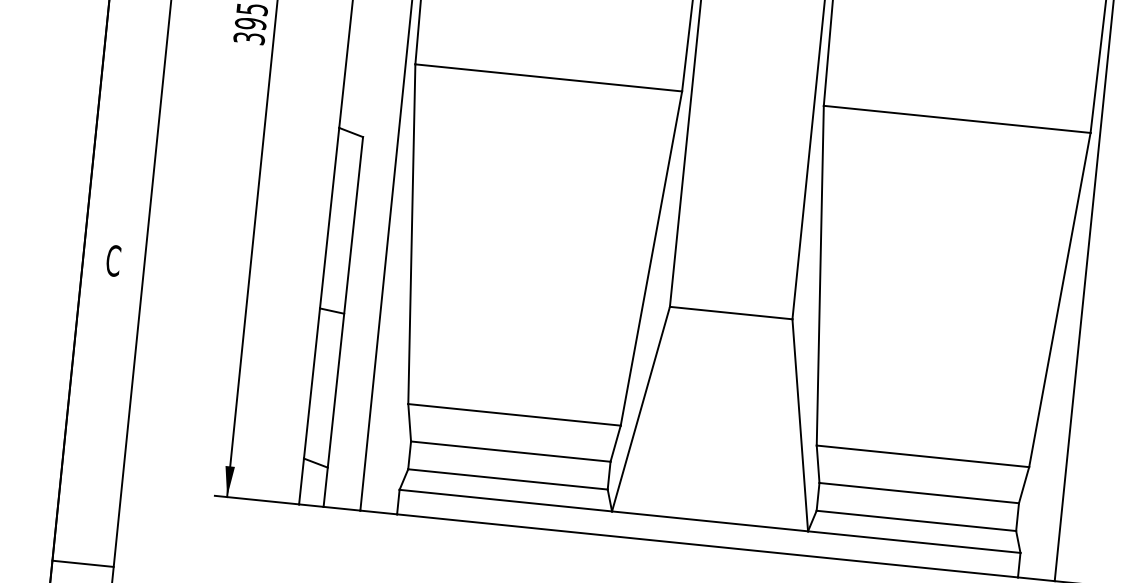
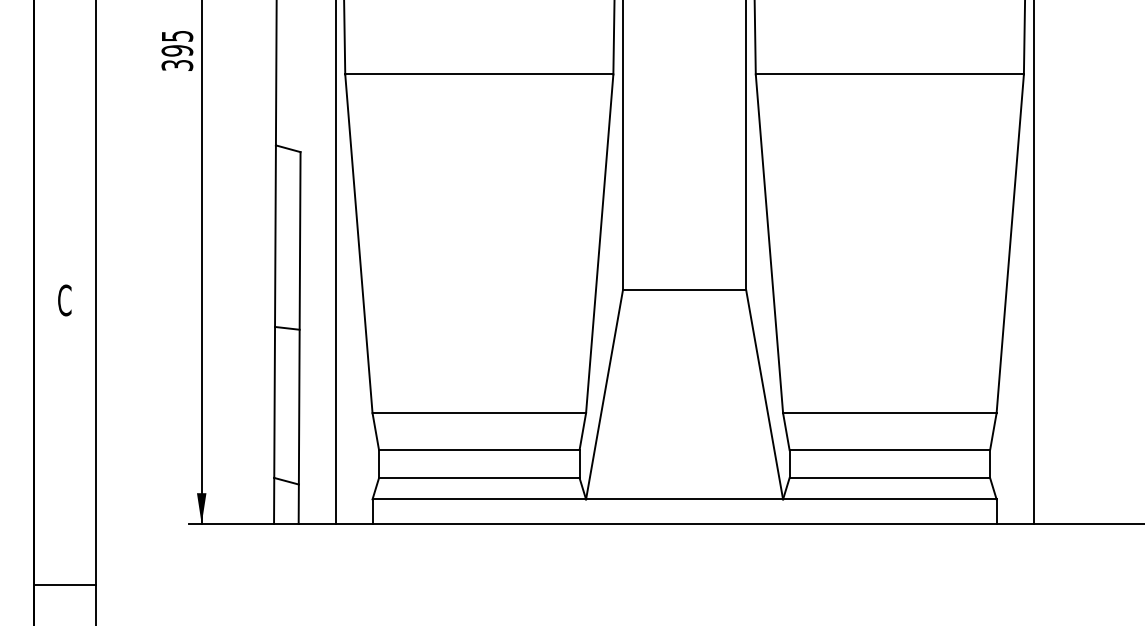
line: (82, 563) -> (64, 584), moved

